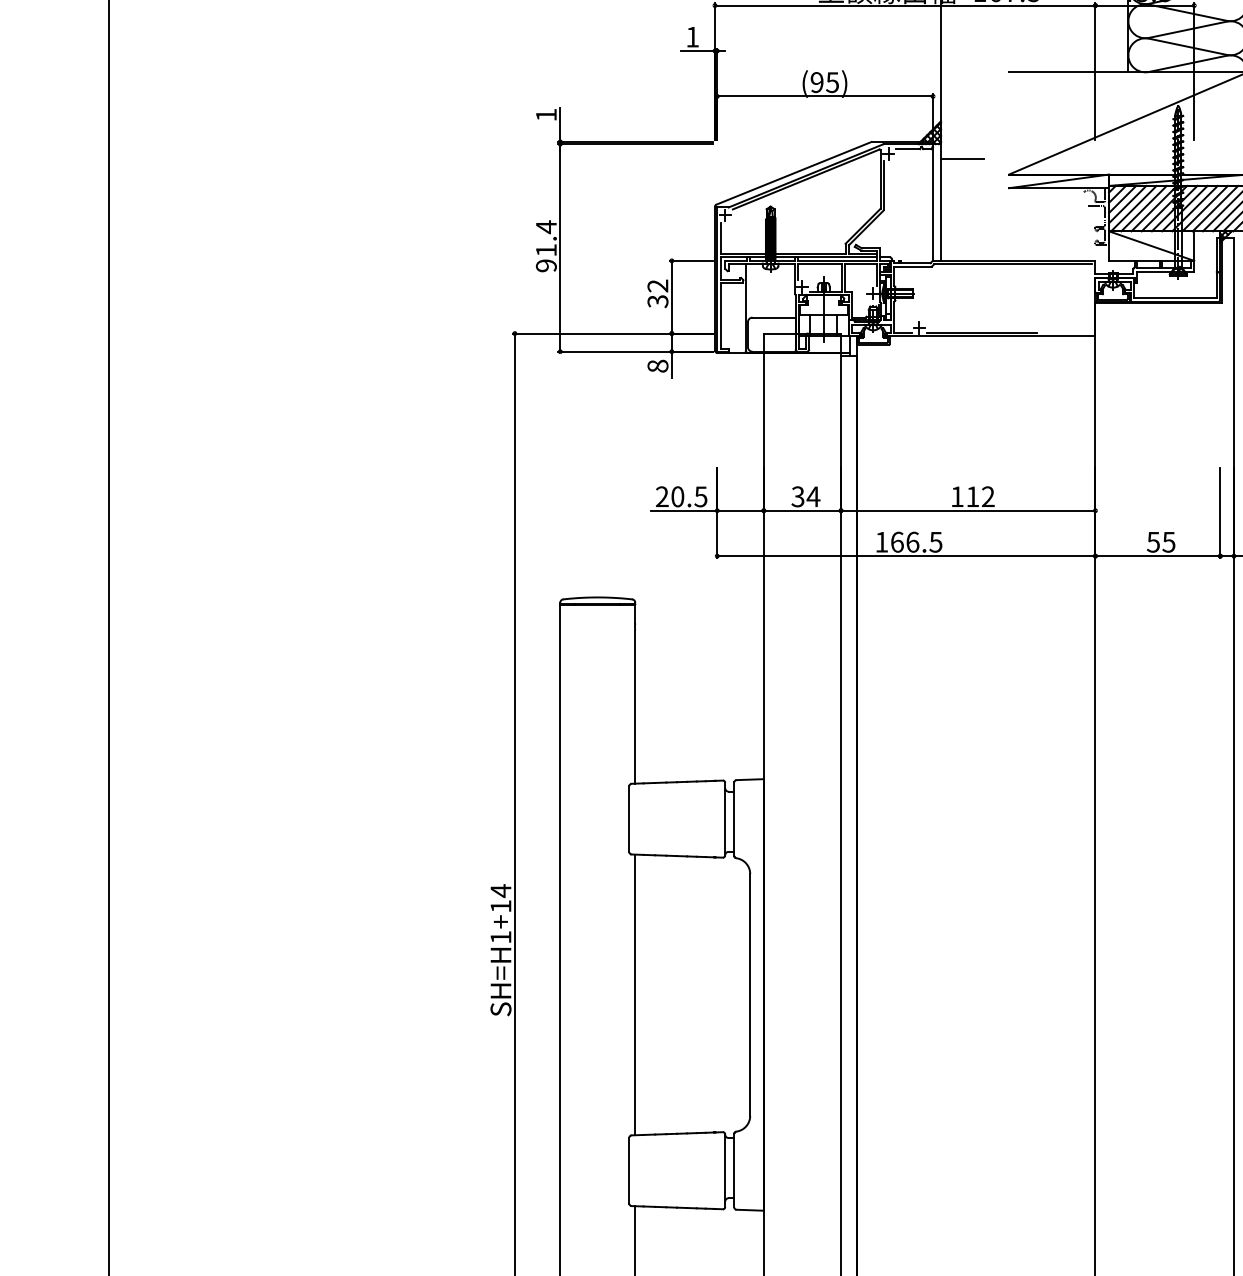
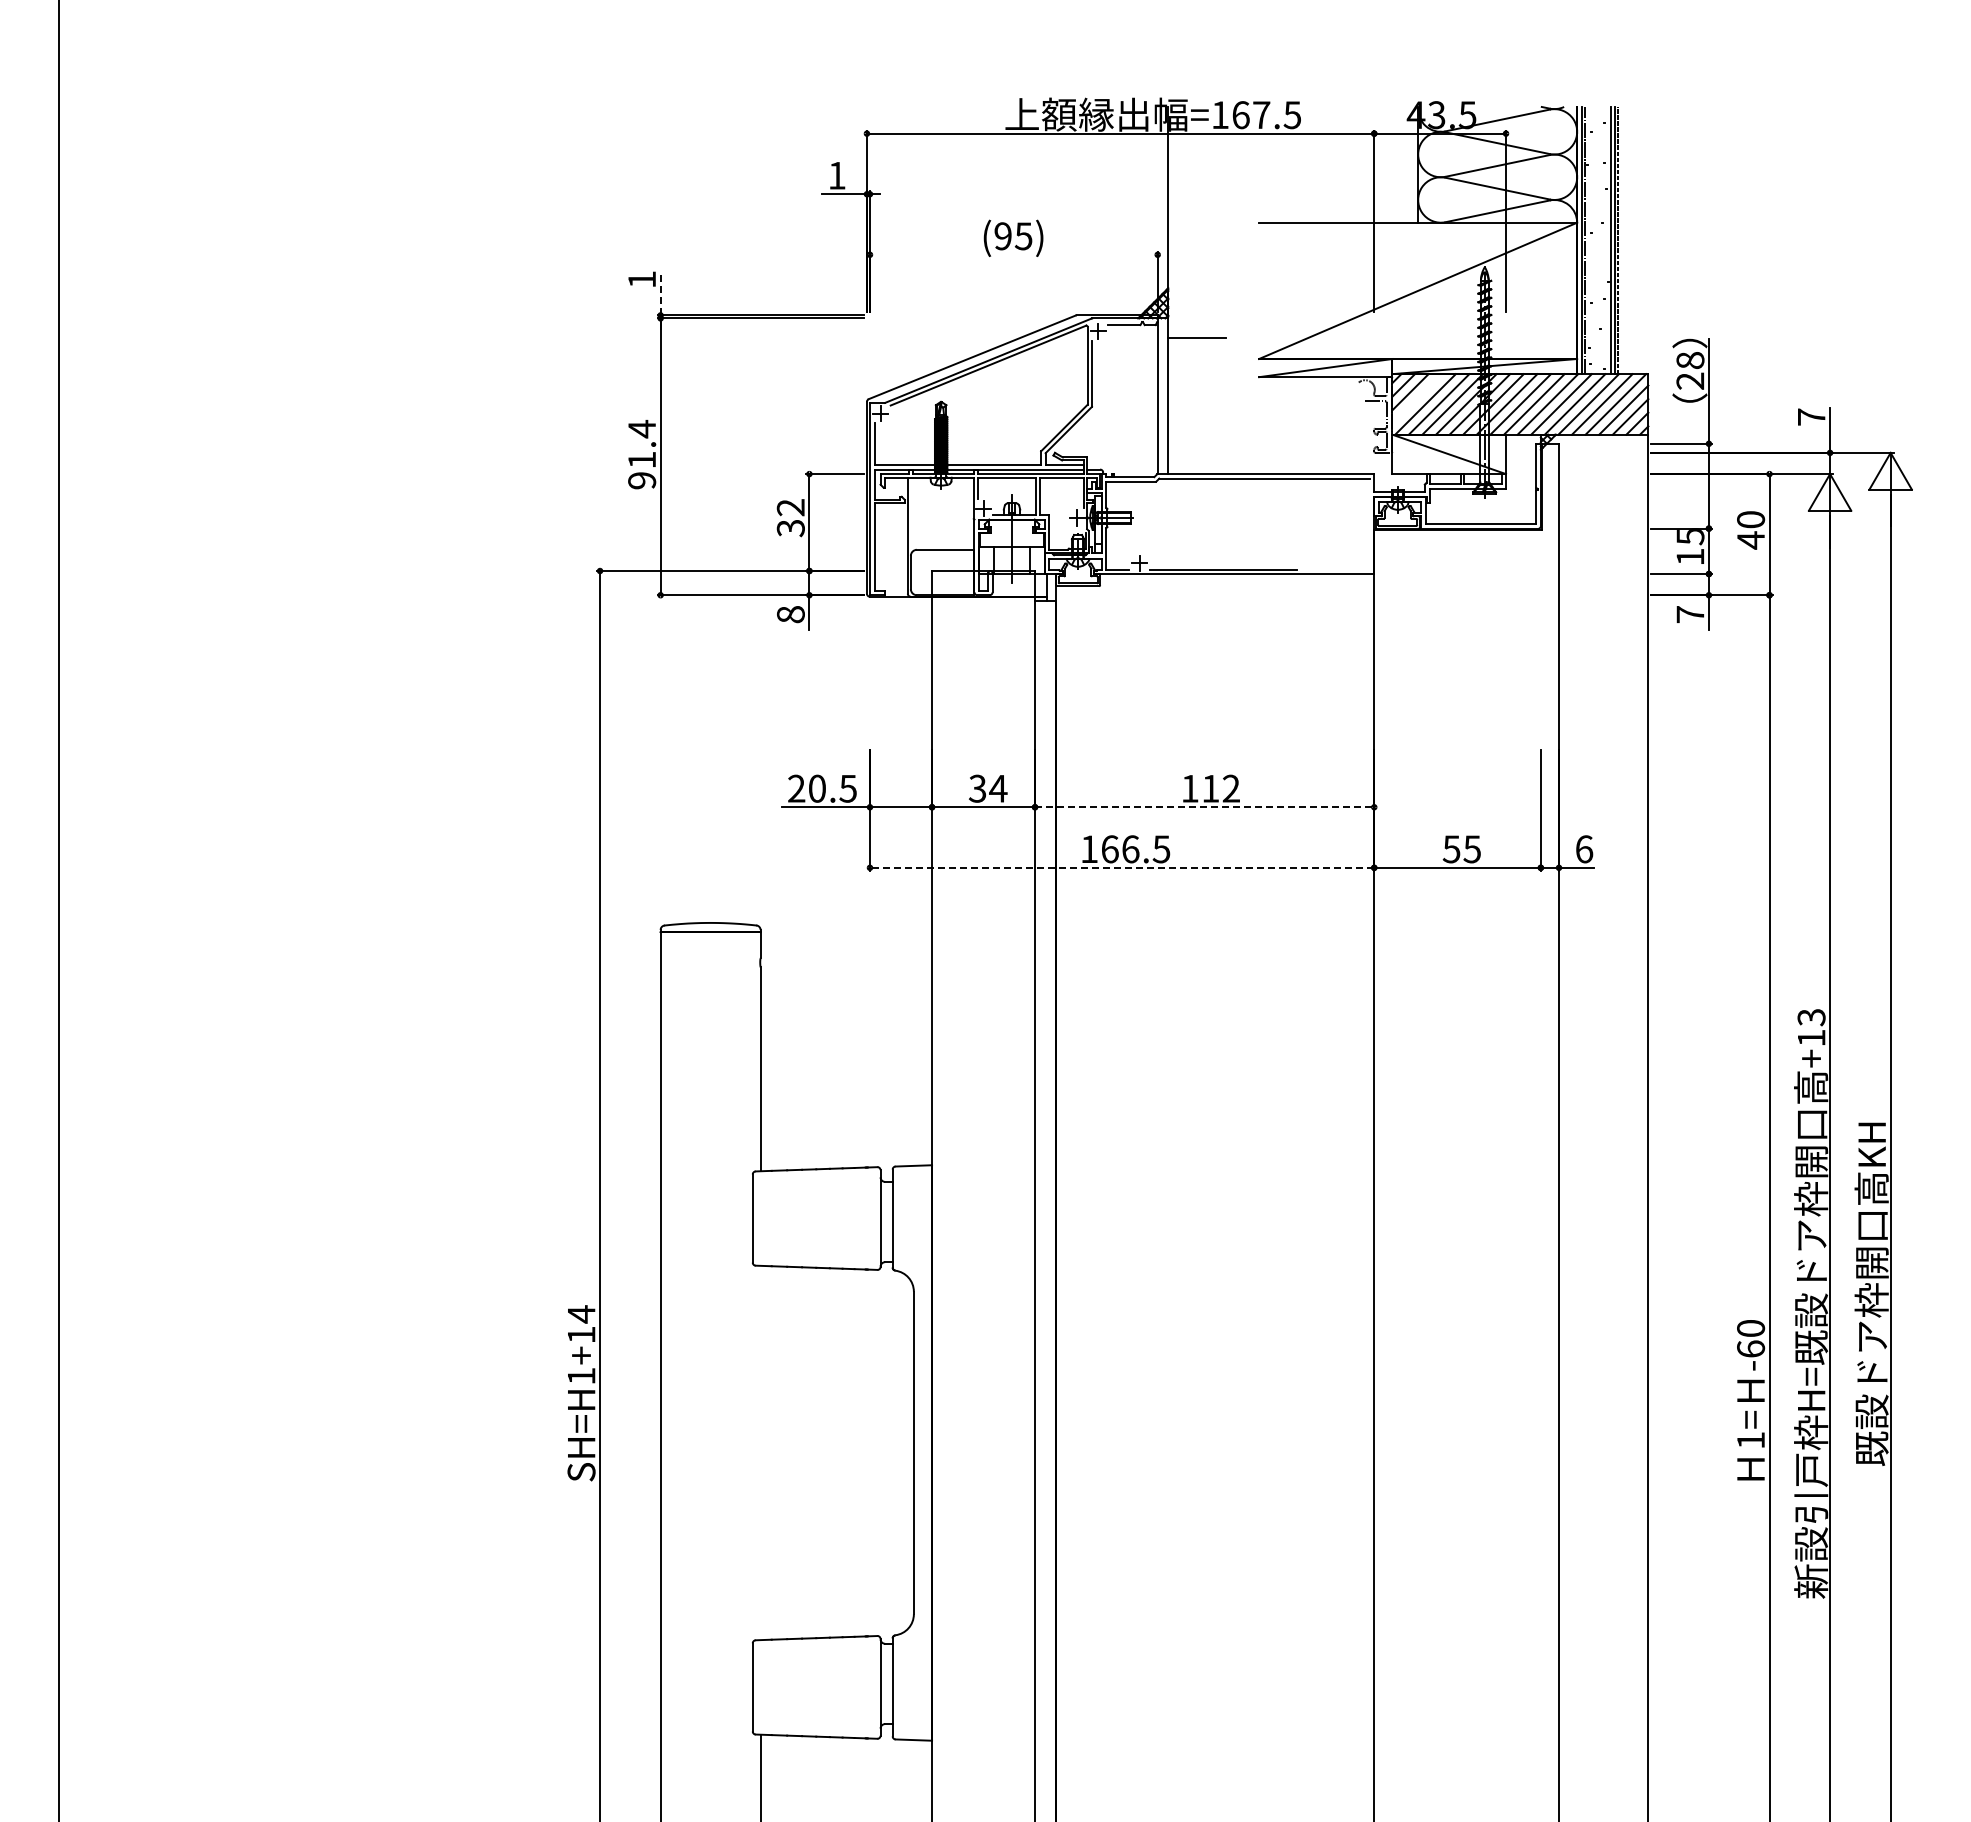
line: (824, 96) -> (1013, 254), removed
line: (560, 124) -> (660, 292), solid -> dashed
line: (1127, 204) -> (1417, 398), removed
line: (968, 510) -> (1204, 807), solid -> dashed
line: (905, 555) -> (1121, 867), solid -> dashed
line: (635, 994) -> (760, 1452), removed

